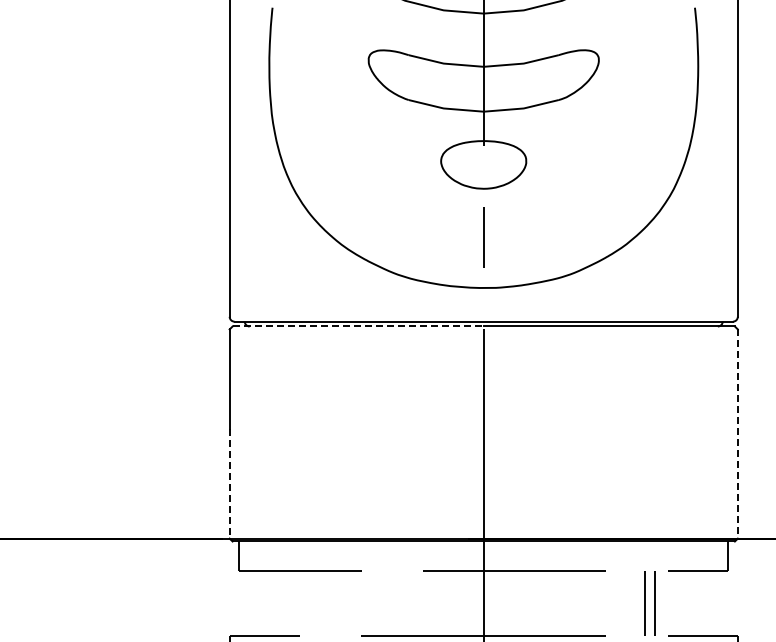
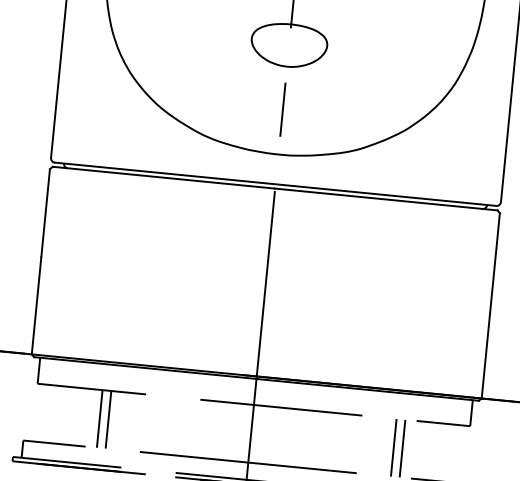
line: (358, 326) -> (164, 177), dashed -> solid
line: (737, 434) -> (490, 306), dashed -> solid
line: (229, 483) -> (36, 305), dashed -> solid
line: (312, 602) -> (99, 418), added
line: (322, 602) -> (108, 418), added

